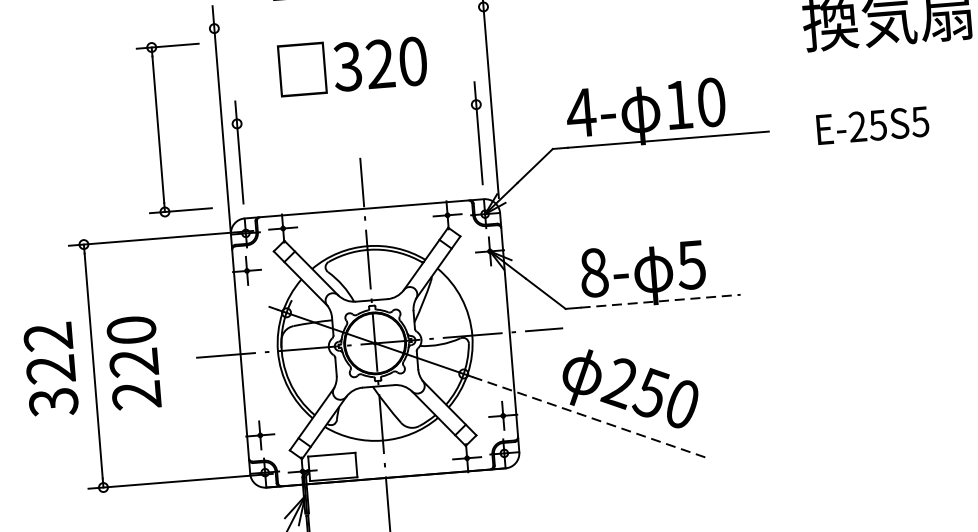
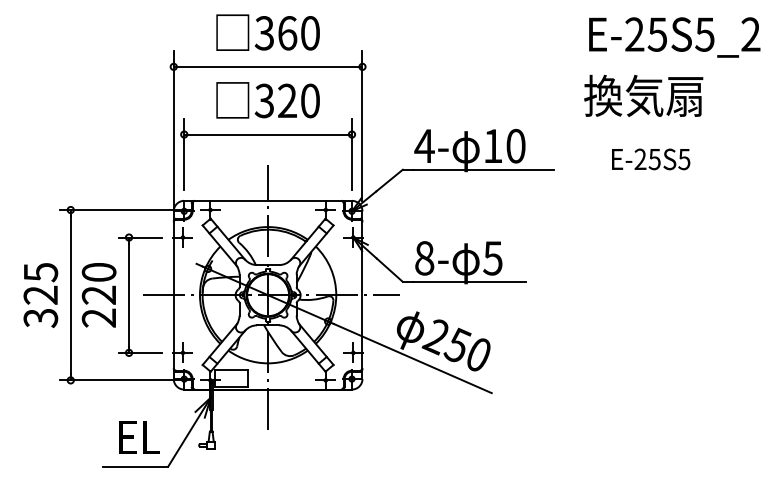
line: (348, 17) -> (267, 66), added
line: (355, 114) -> (267, 134), added
text: (873, 125) -> (651, 159), moved
part: (158, 128) -> (129, 294), moved
line: (660, 300) -> (469, 281), dashed -> solid
text: (47, 337) -> (40, 272), 322 -> 325
line: (588, 417) -> (412, 358), dashed -> solid

